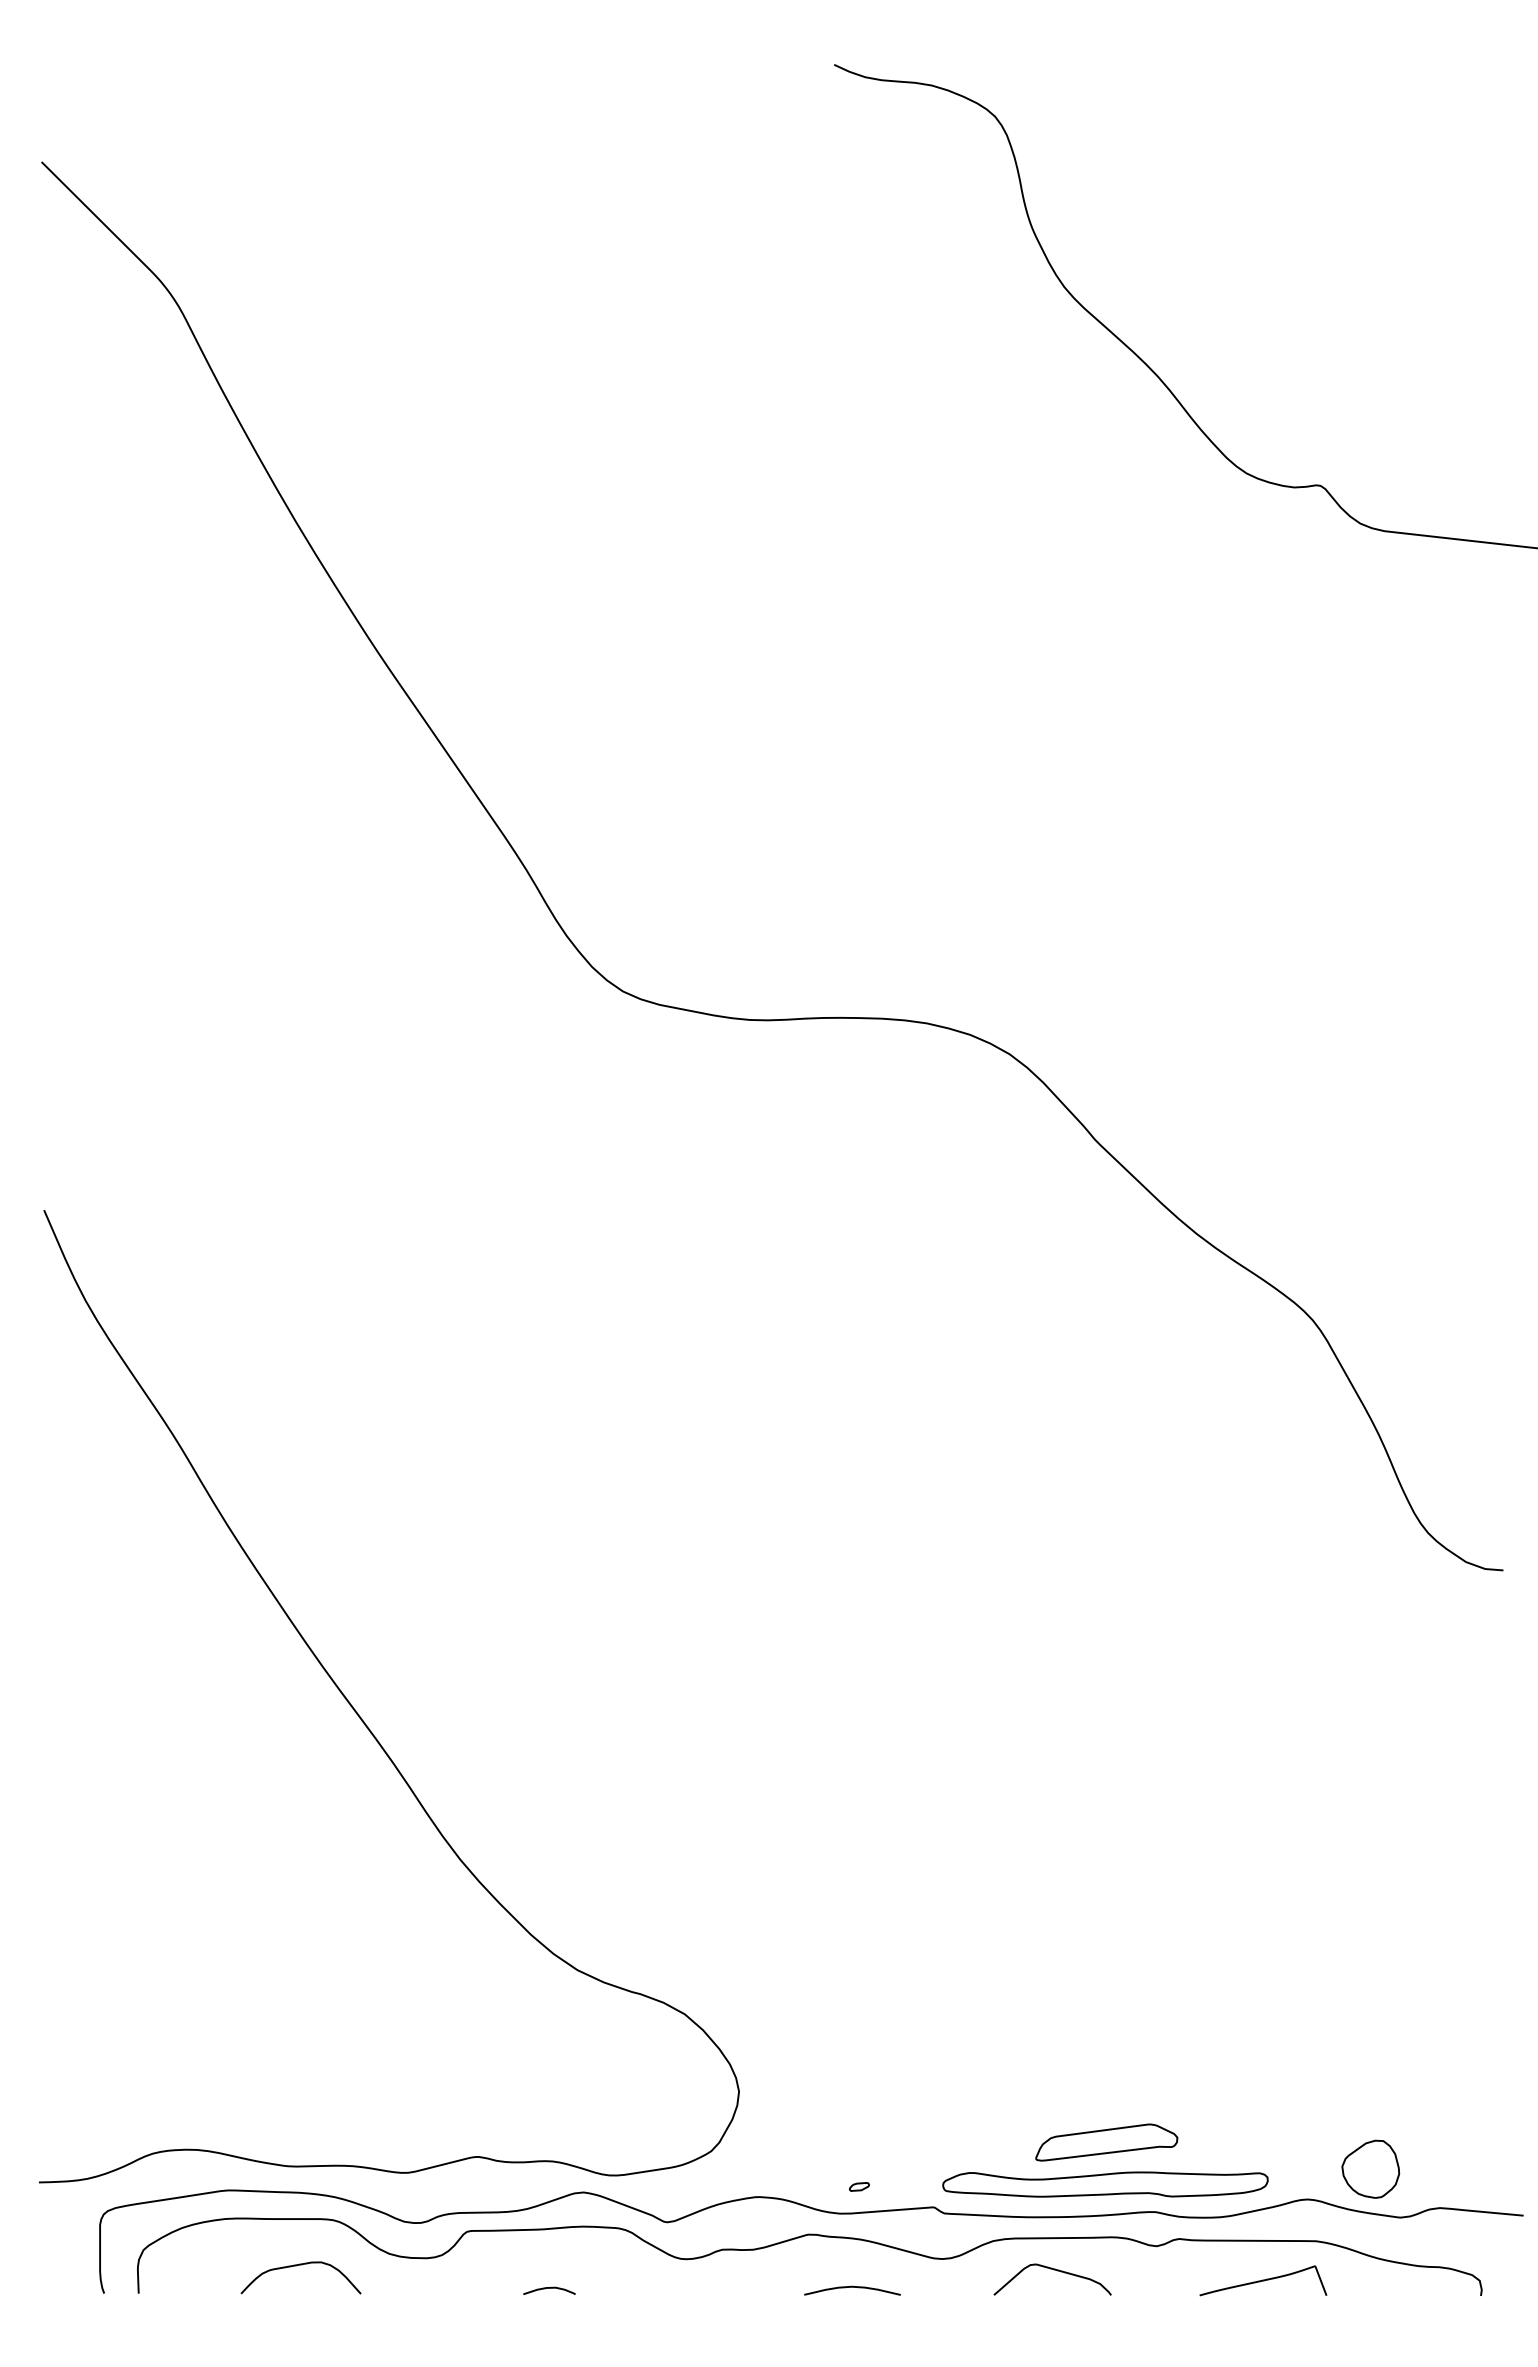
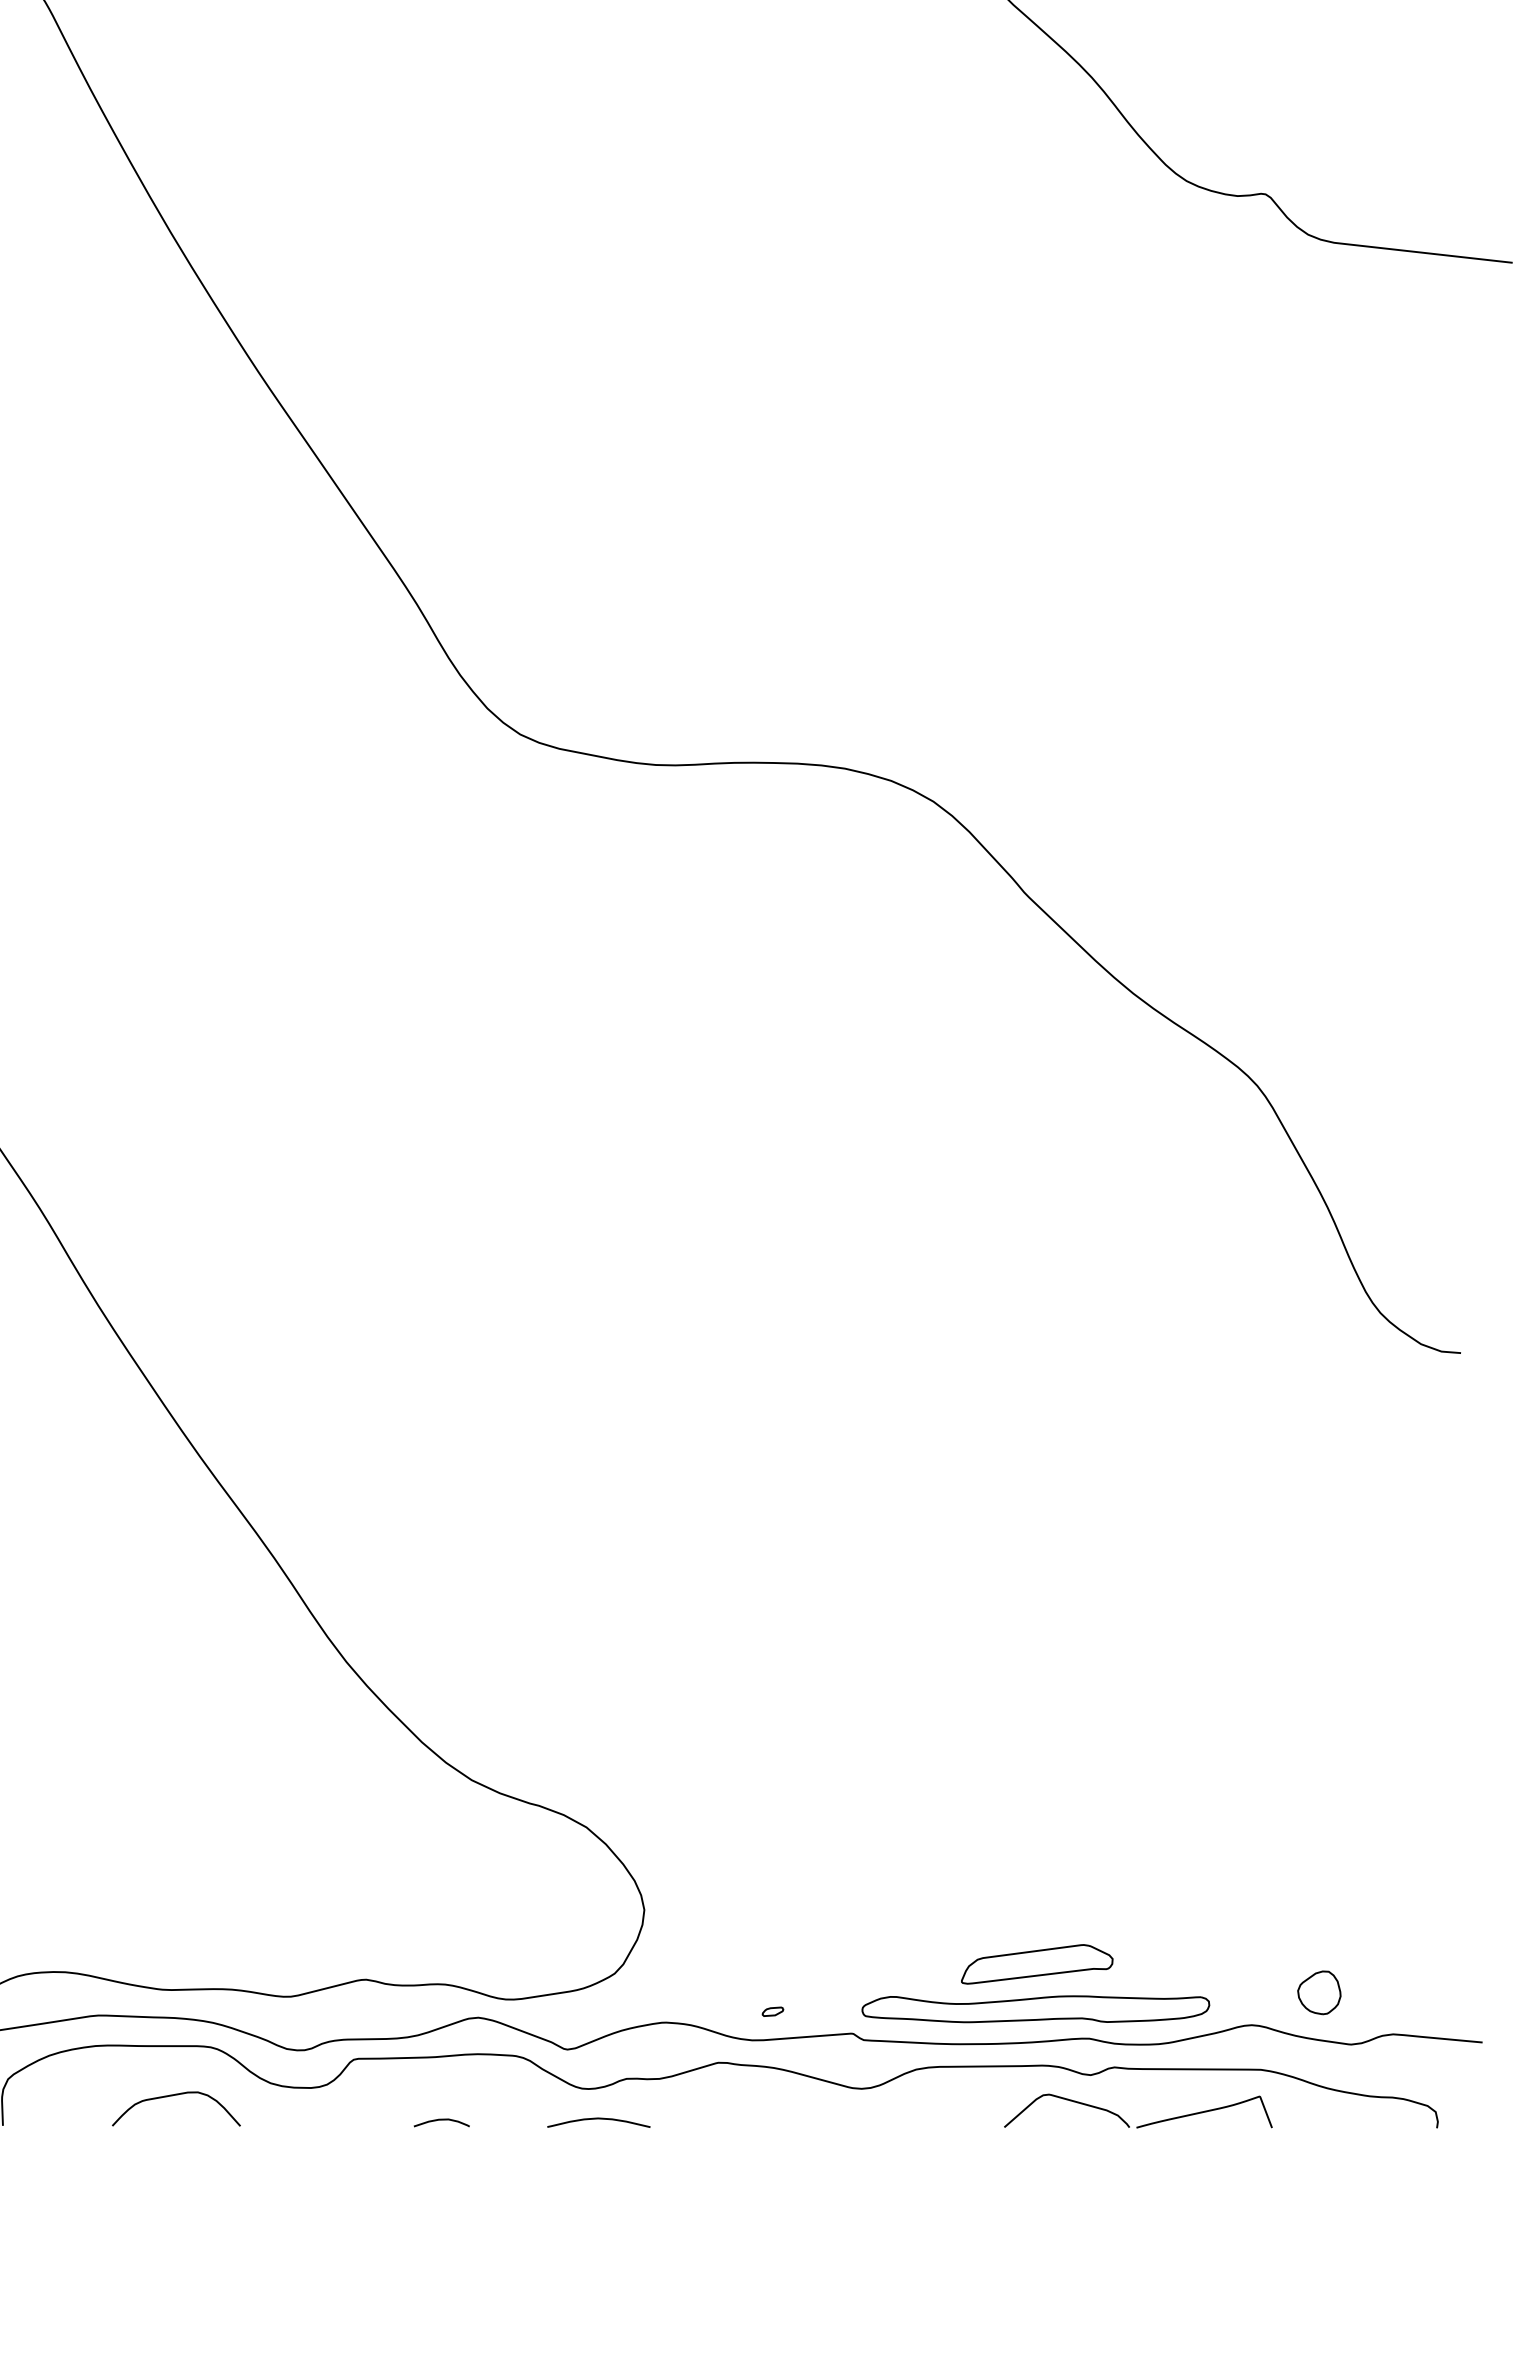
part: (1370, 2168) -> (1318, 1992), size x0.7
curve: (1053, 2270) -> (1067, 2101), moved
curve: (852, 2287) -> (598, 2119), moved

